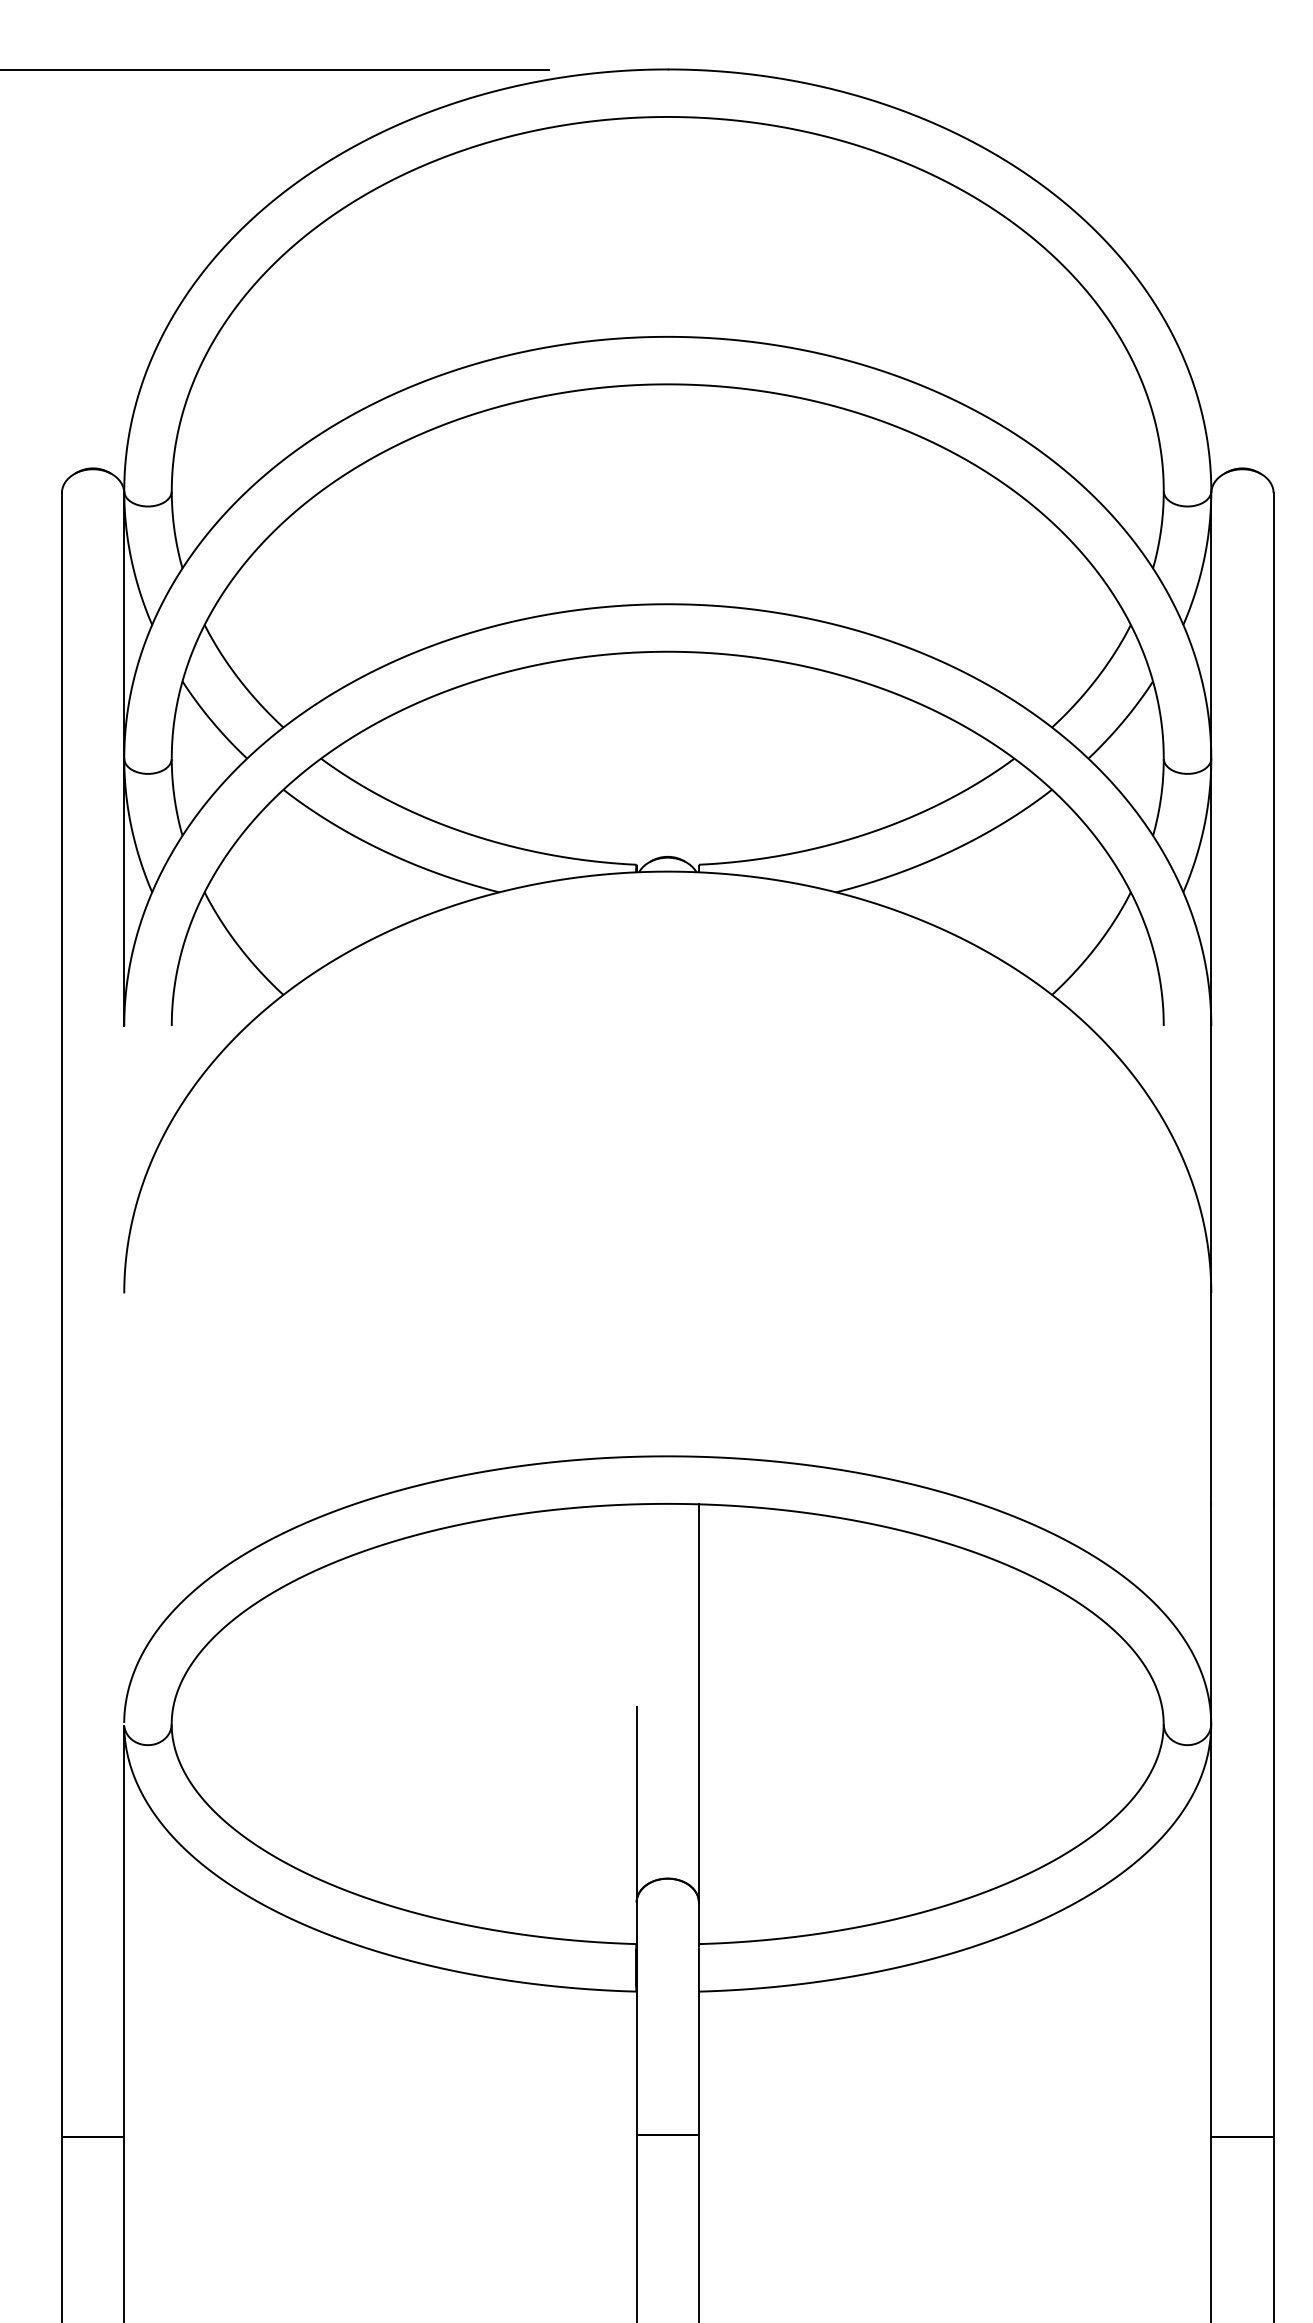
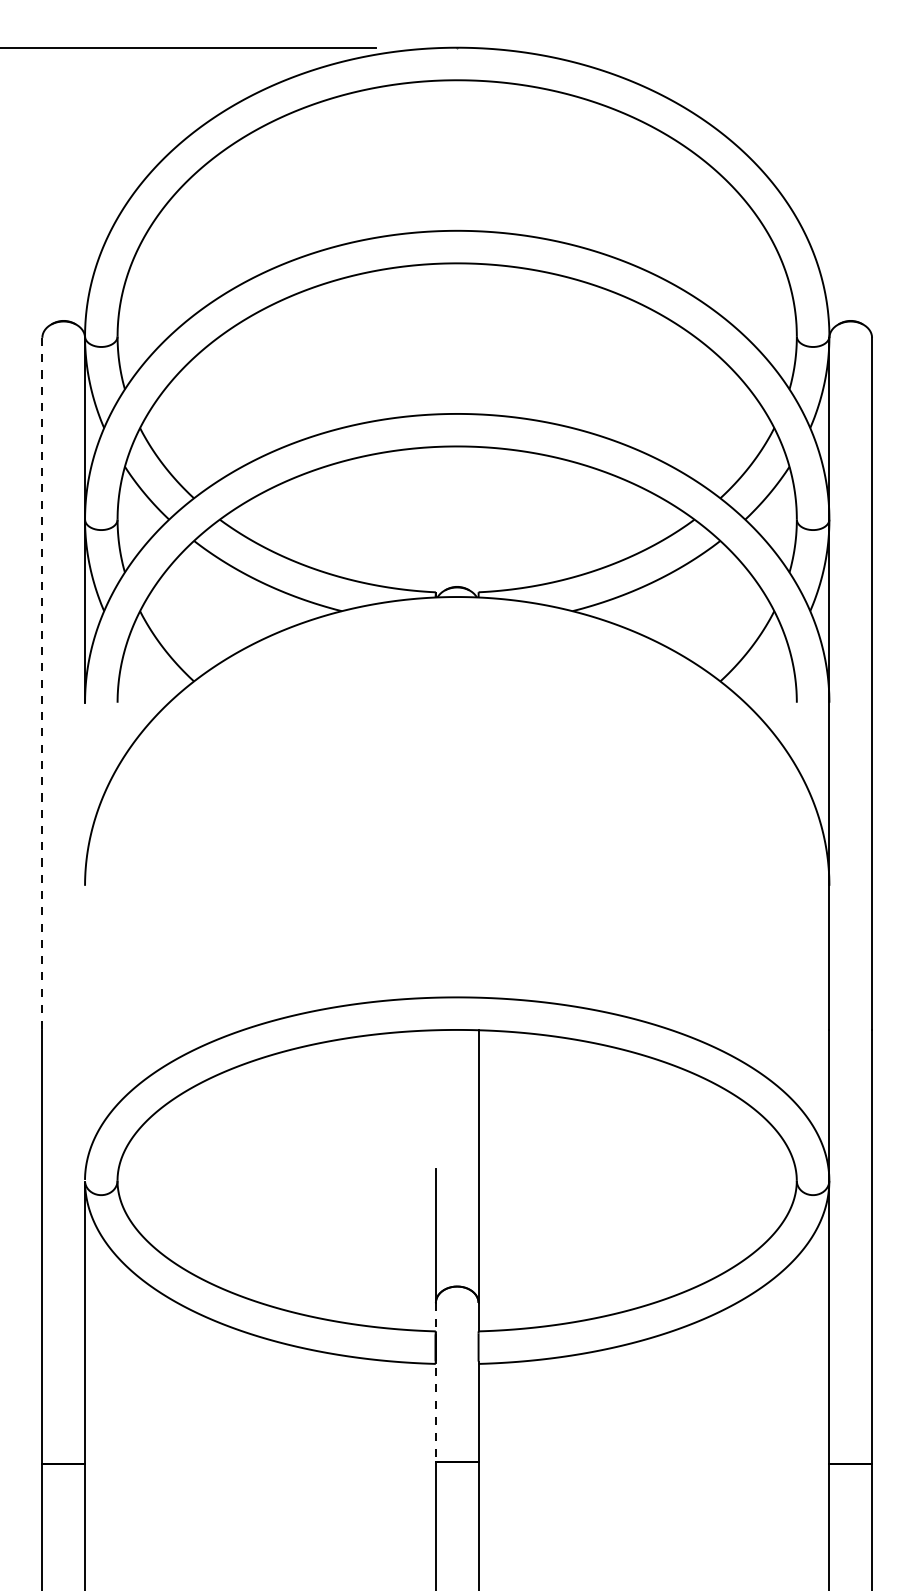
line: (62, 997) -> (42, 683), solid -> dashed
line: (636, 2018) -> (435, 1382), solid -> dashed

